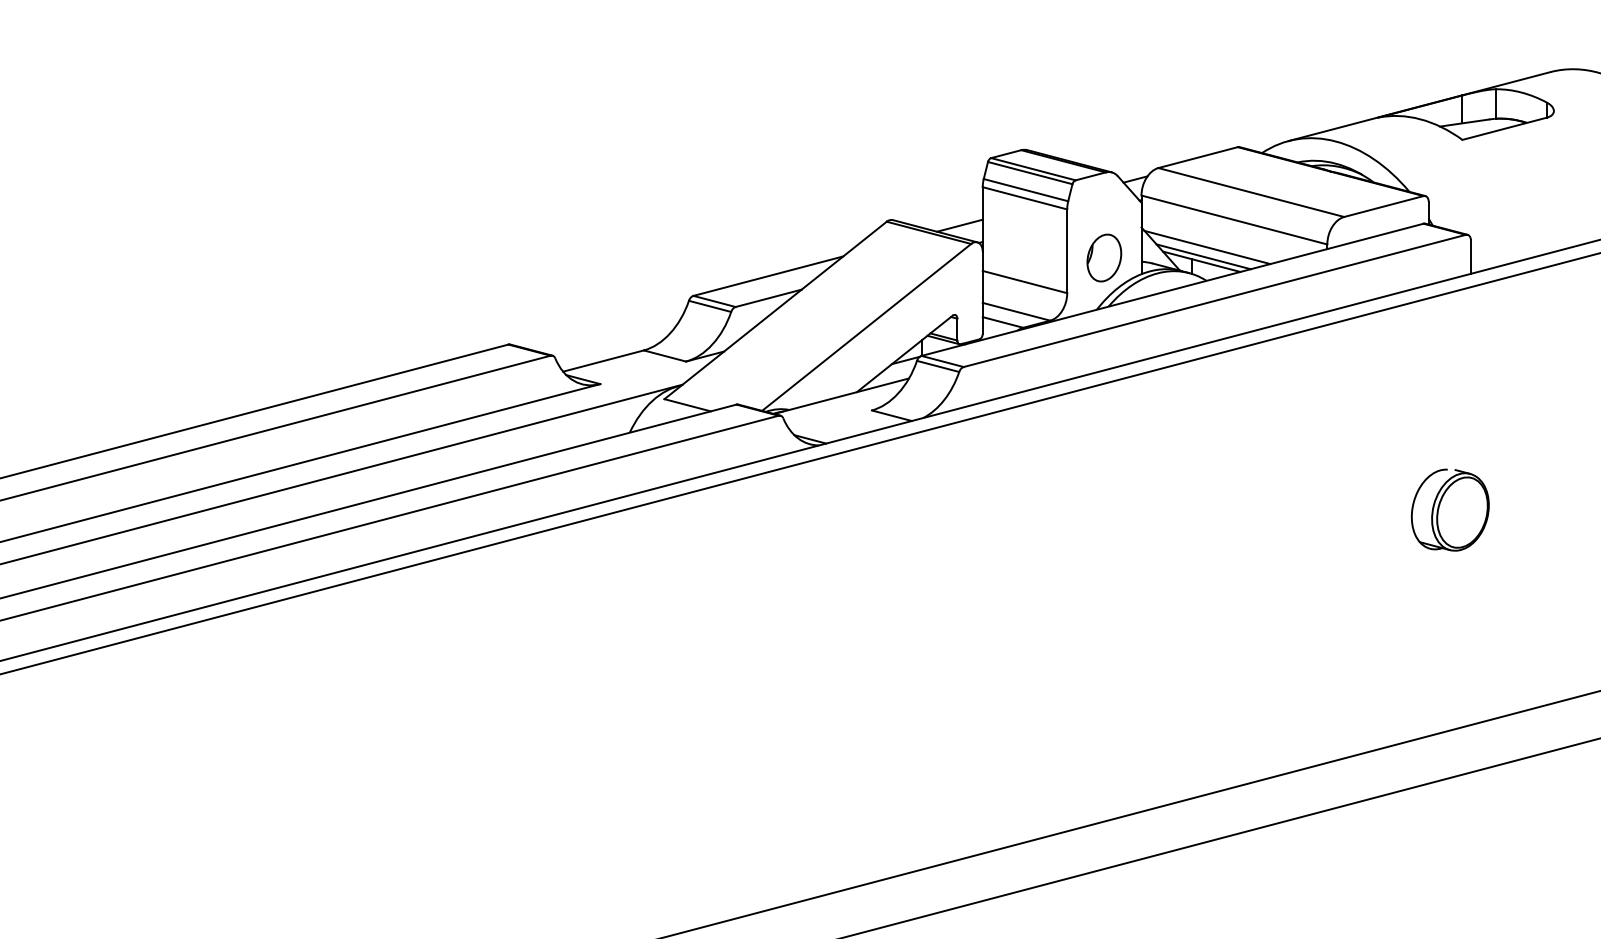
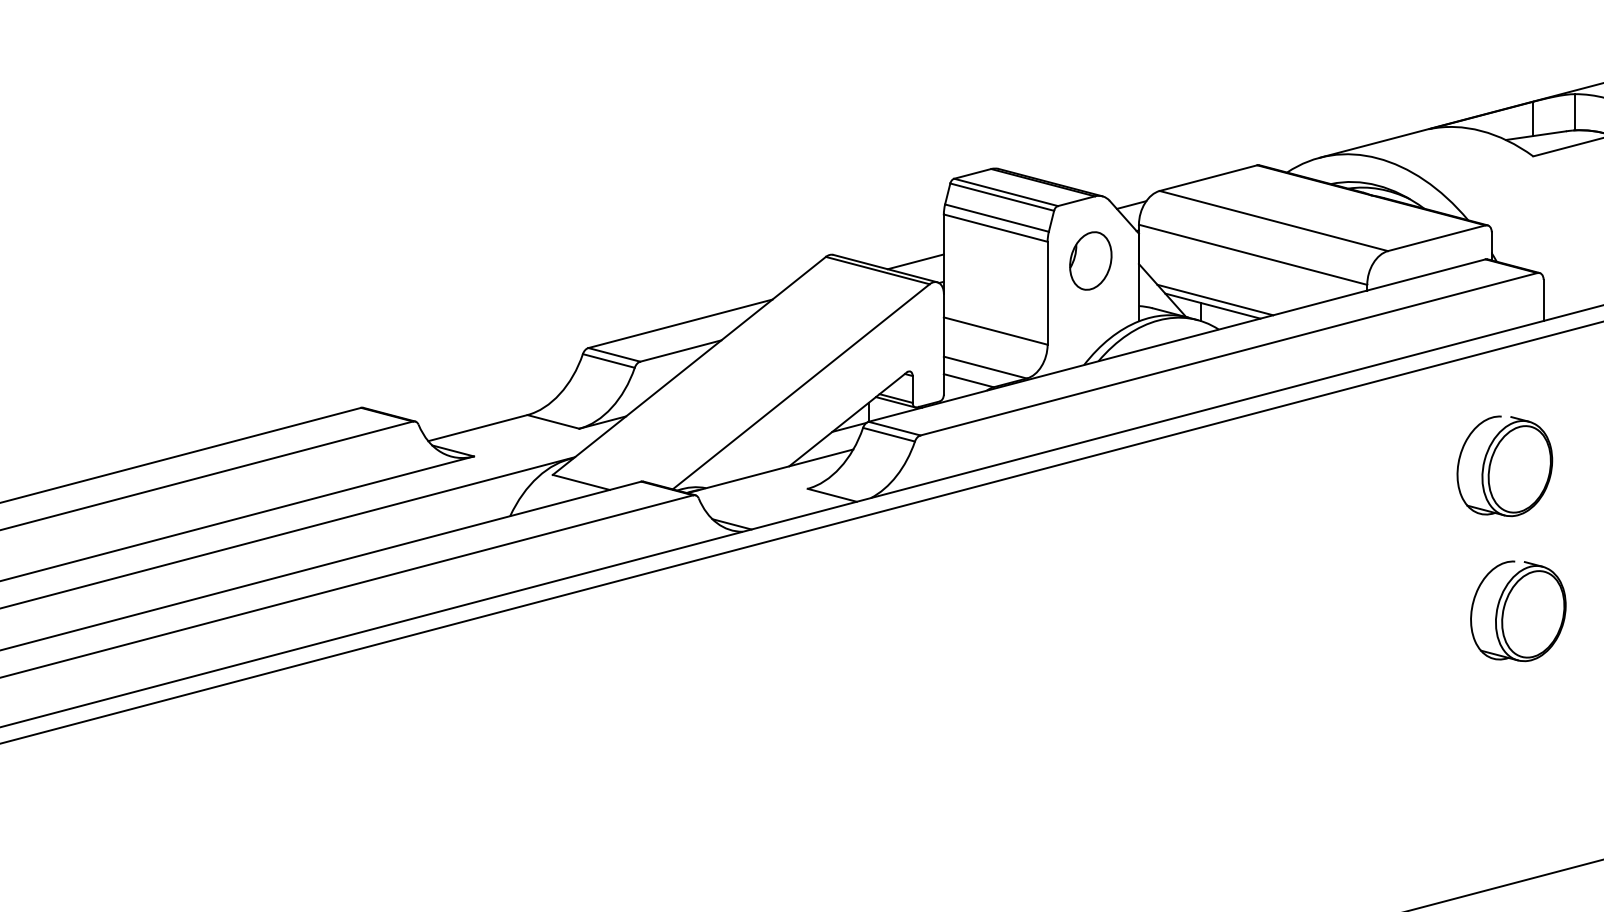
line: (1207, 247) -> (1220, 288), removed
part: (1104, 257) -> (1091, 260), moved
part: (1438, 391) -> (1503, 465), added

